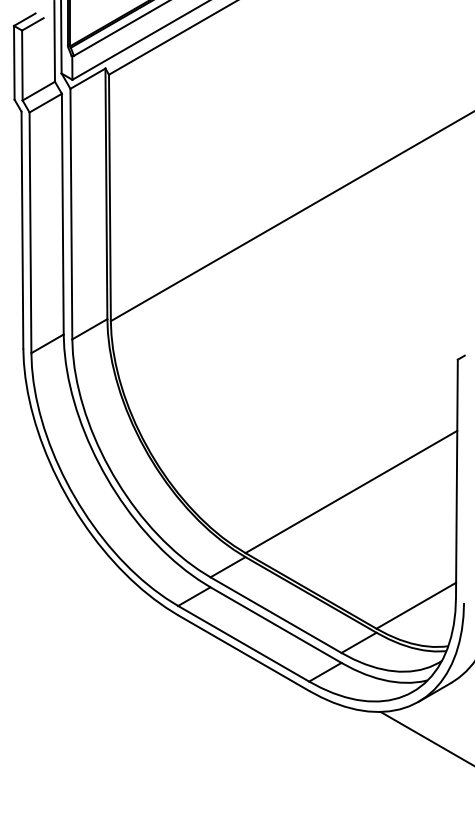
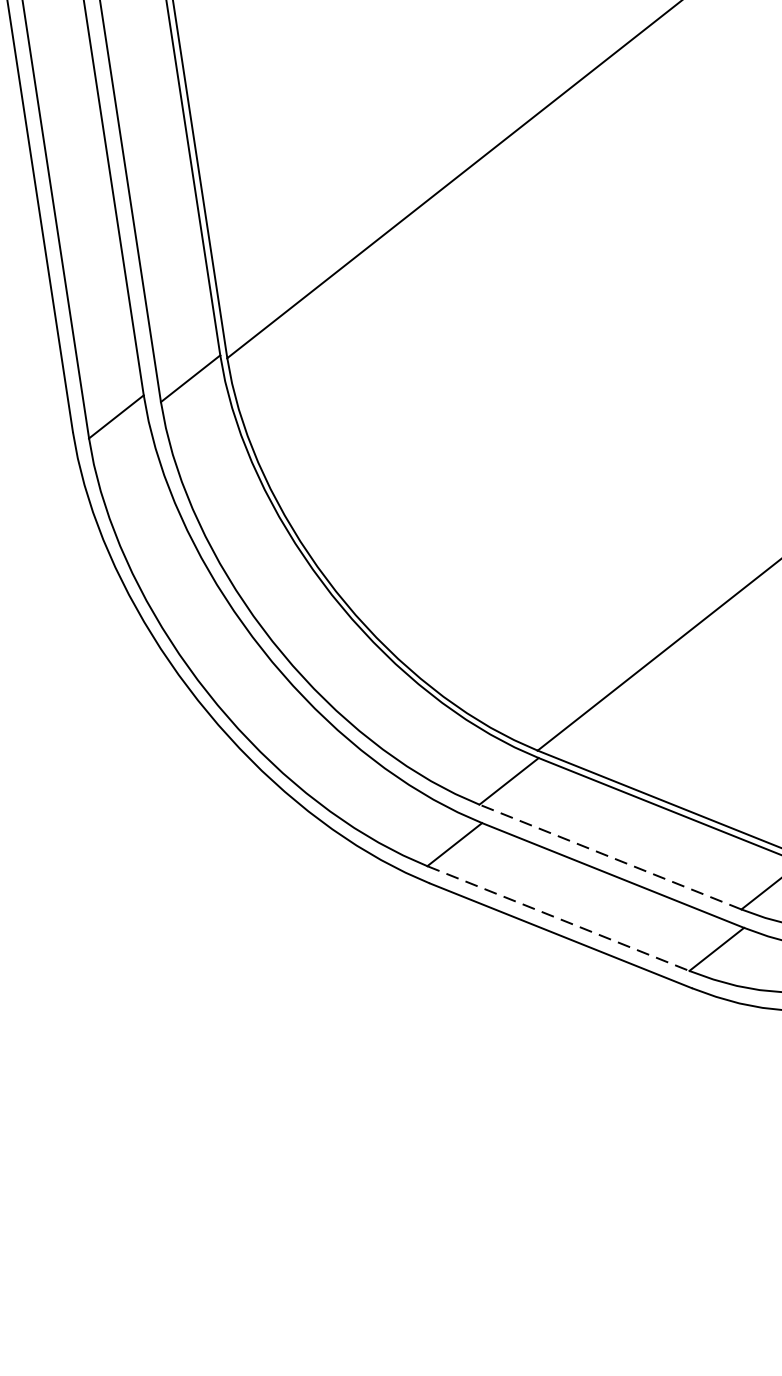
line: (276, 615) -> (611, 857), solid -> dashed
line: (243, 643) -> (557, 918), solid -> dashed

